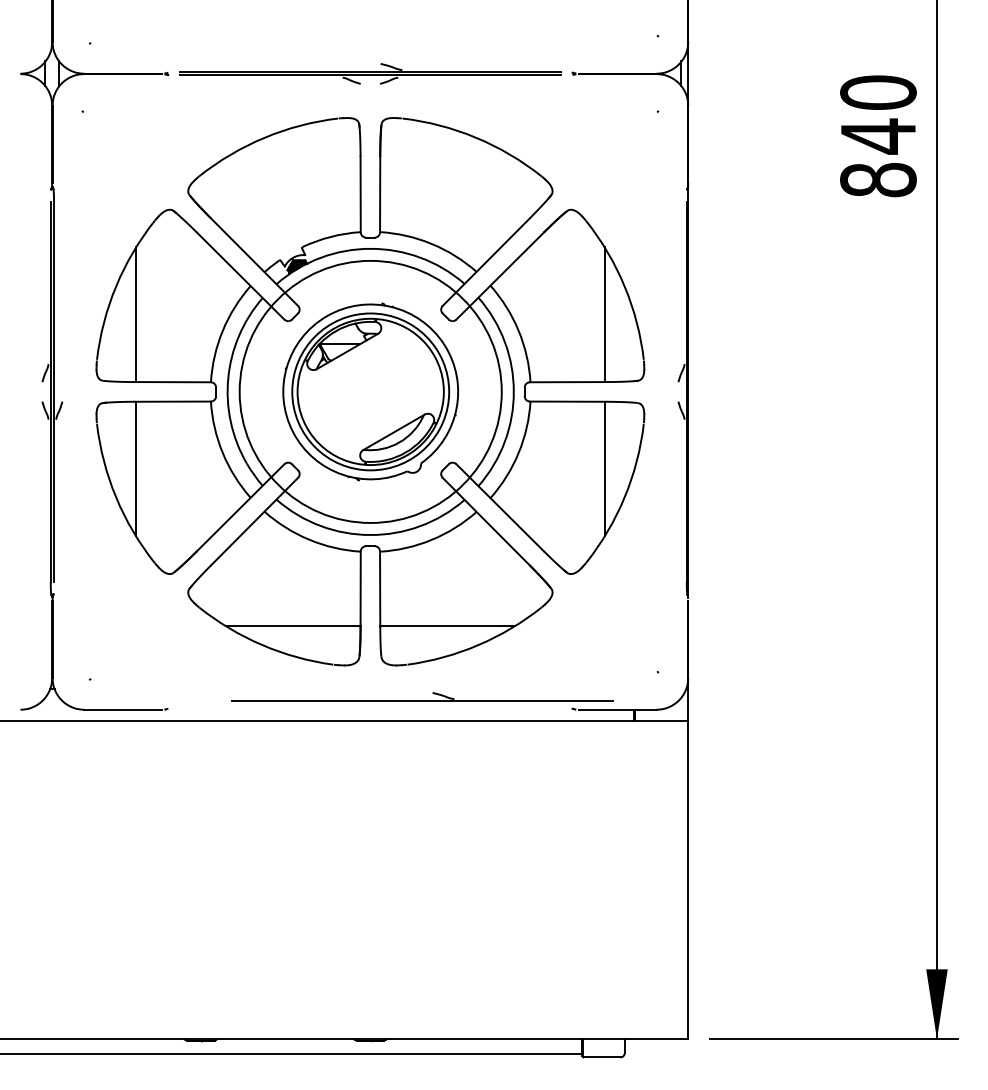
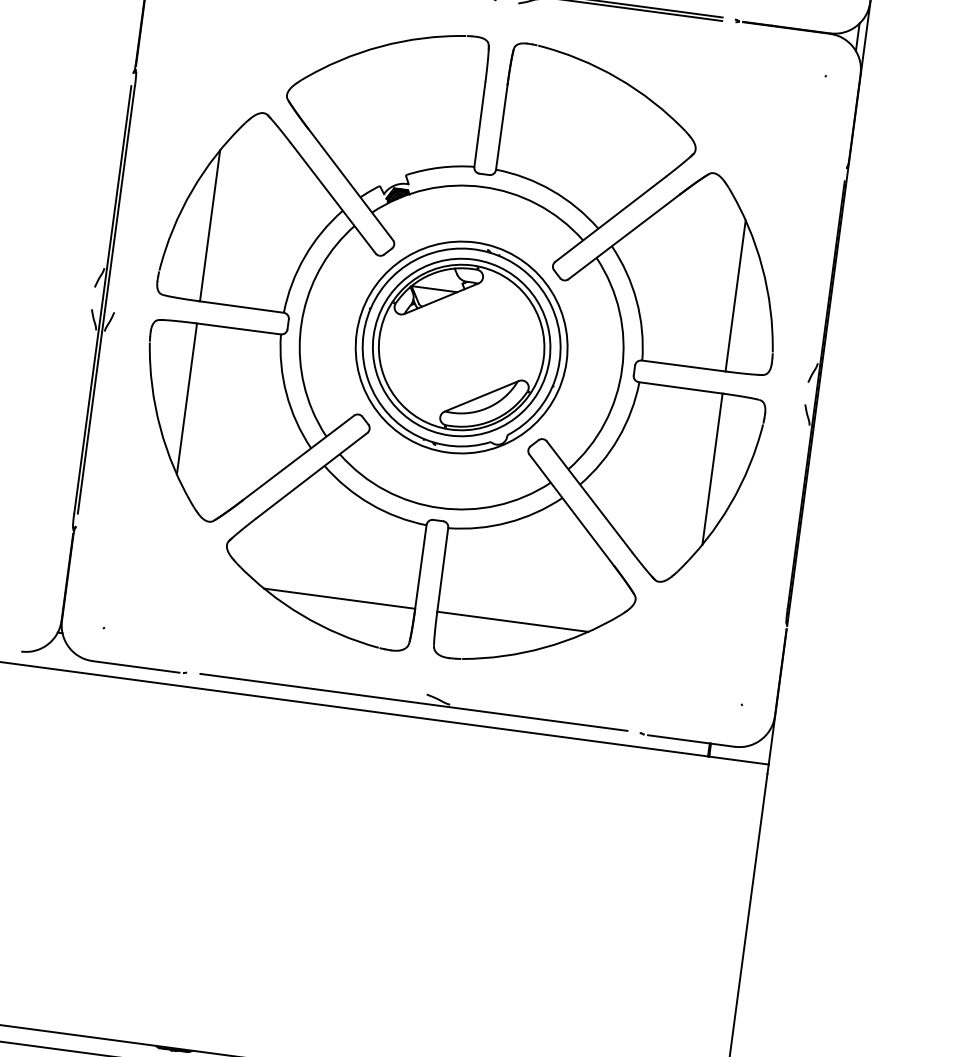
circle: (370, 391) -> (461, 347), size x0.71
part: (422, 696) -> (414, 696), moved

